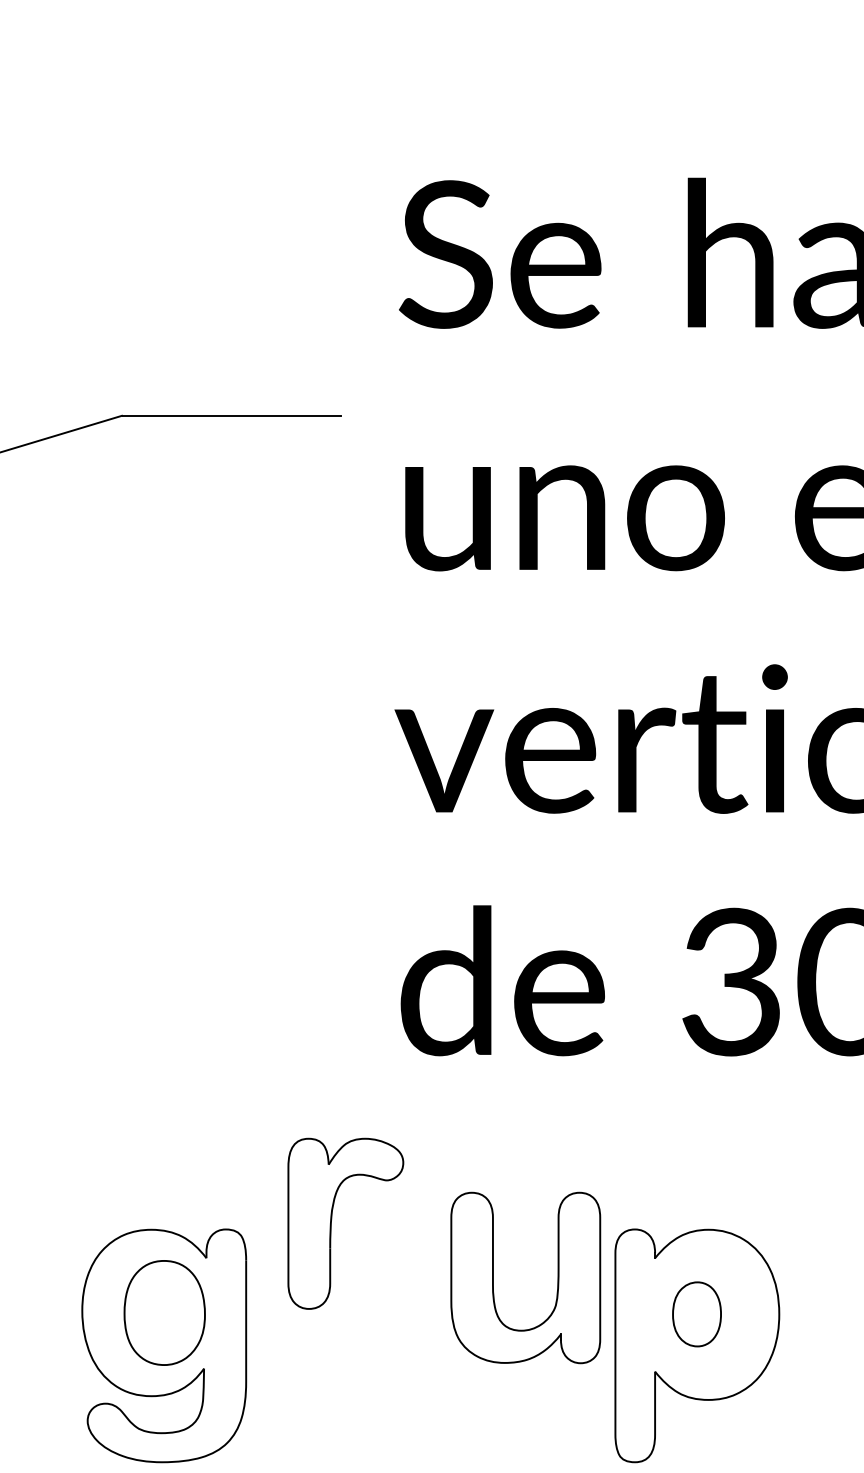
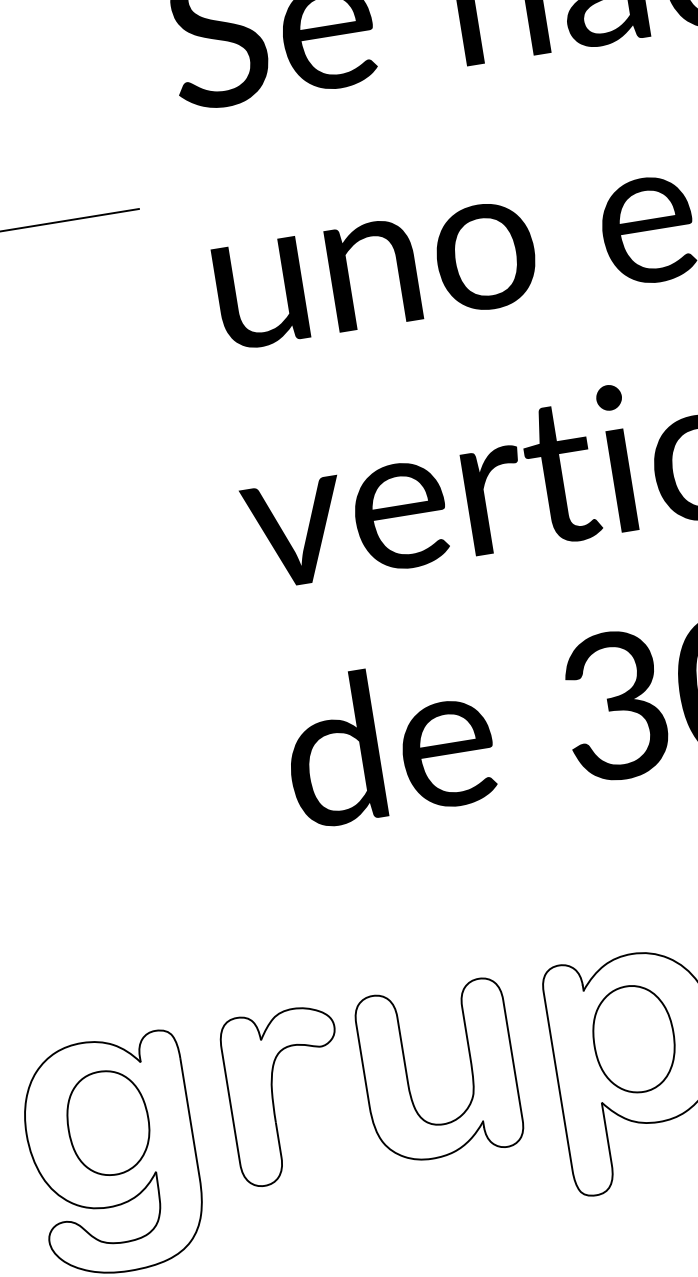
part: (332, 1219) -> (273, 1093), moved
part: (493, 1277) -> (407, 1076), moved
part: (696, 1314) -> (633, 1039), size x1.67

